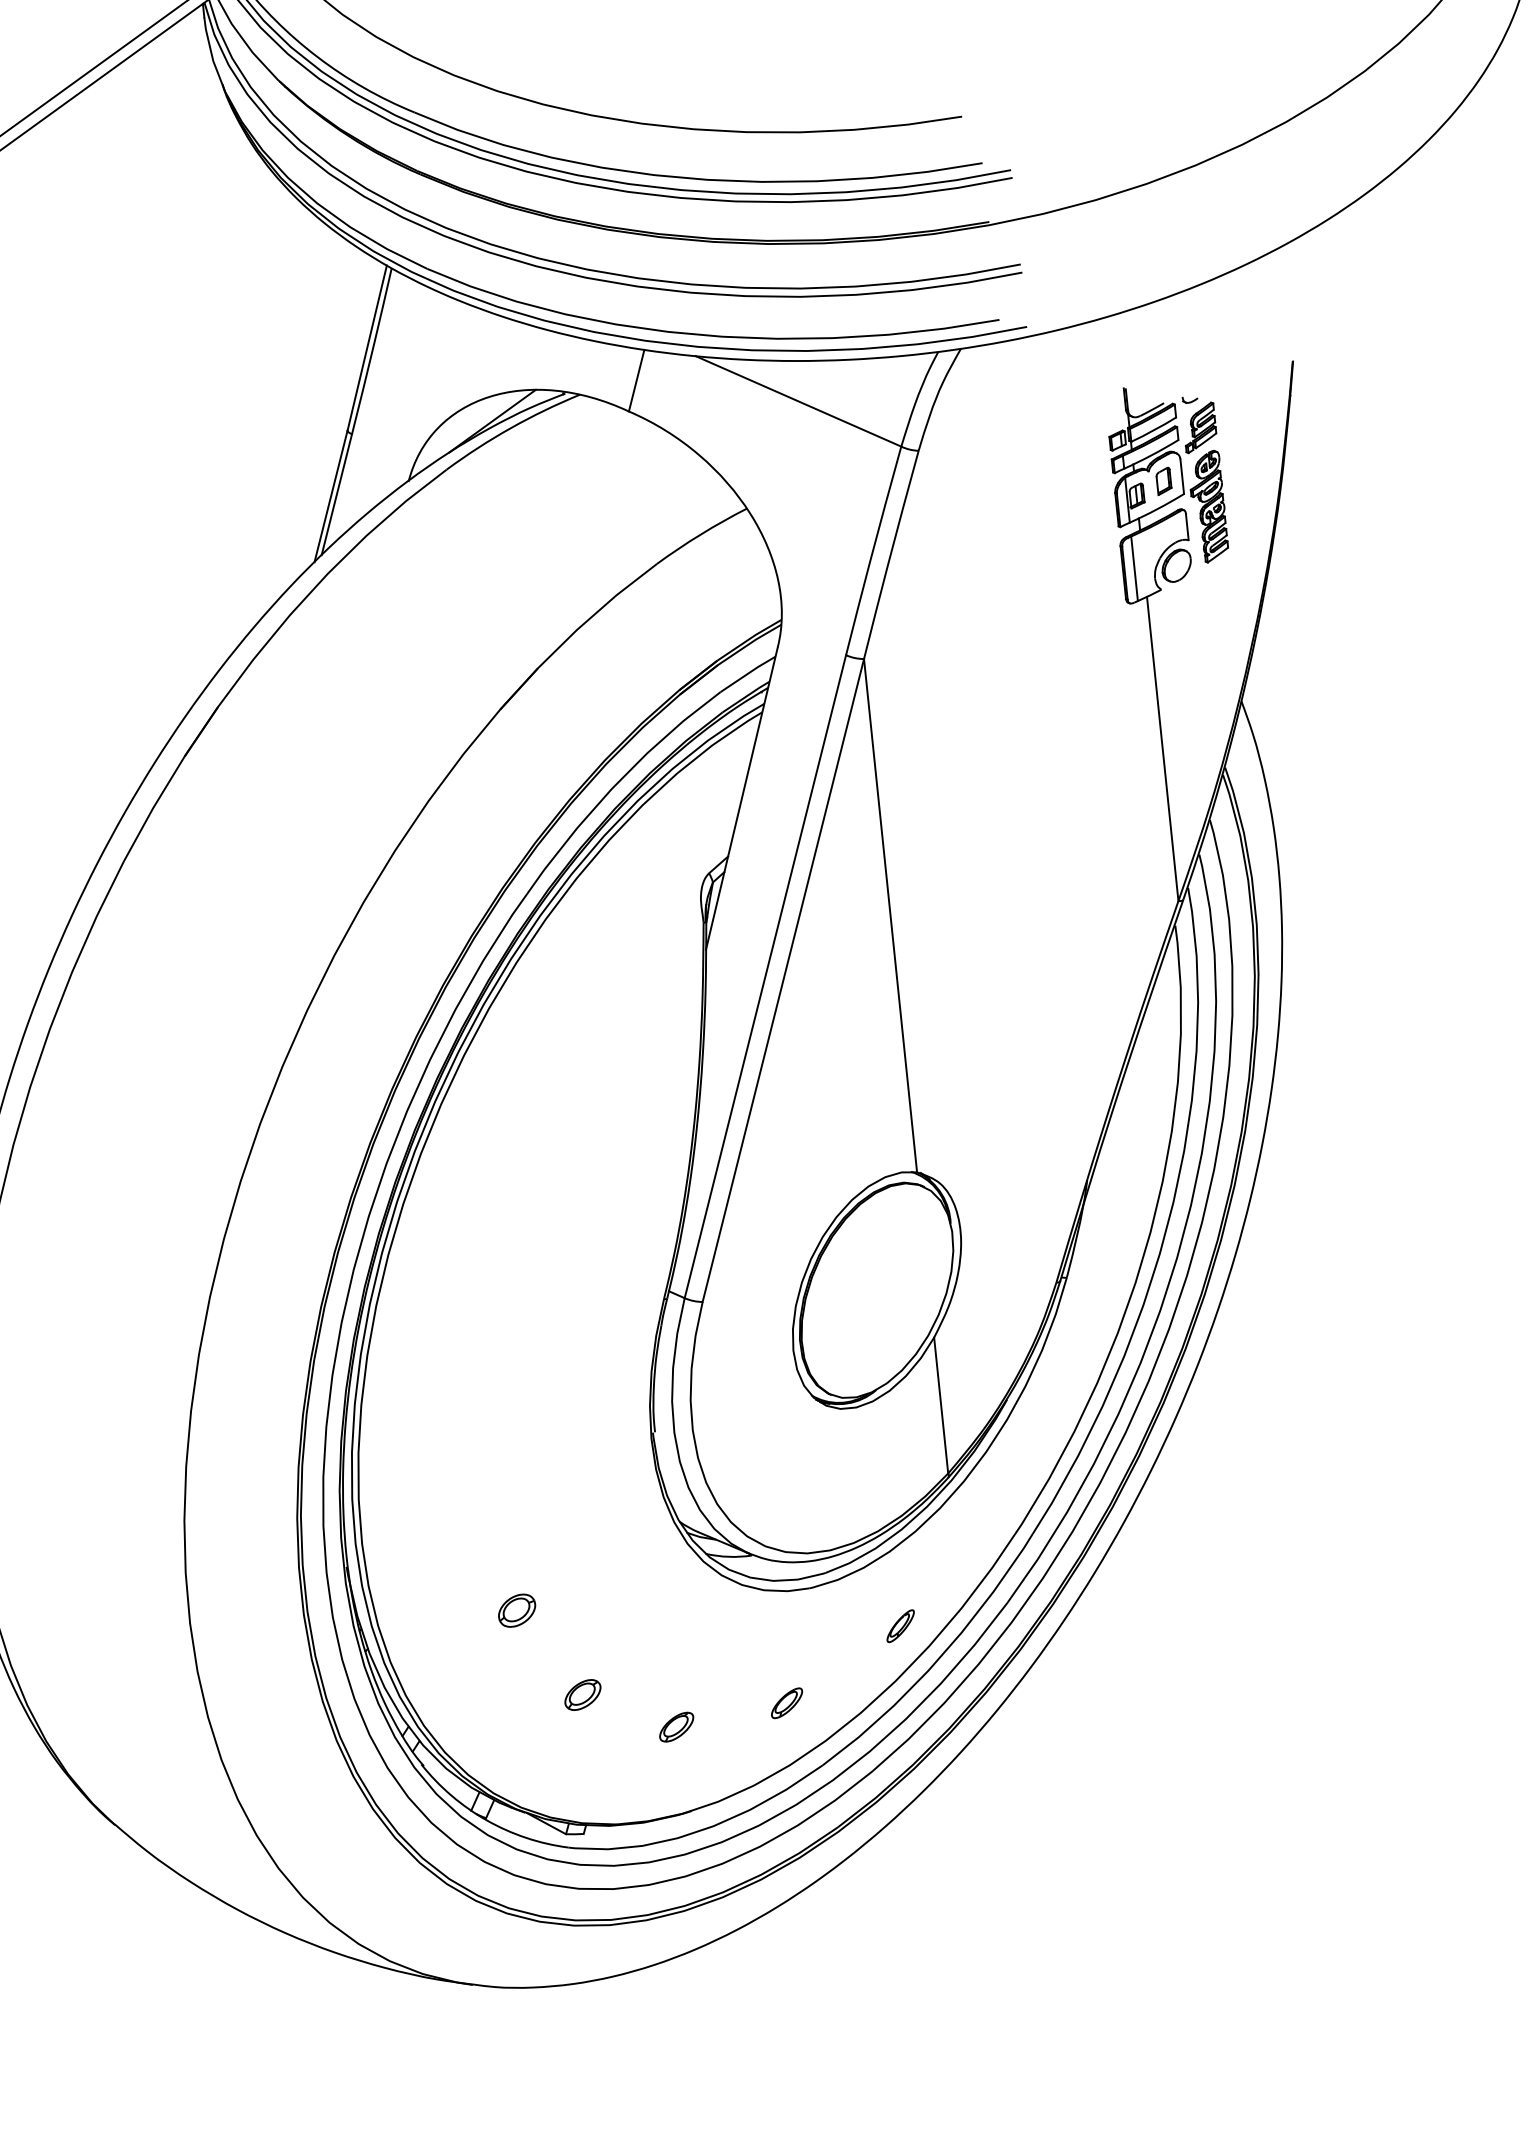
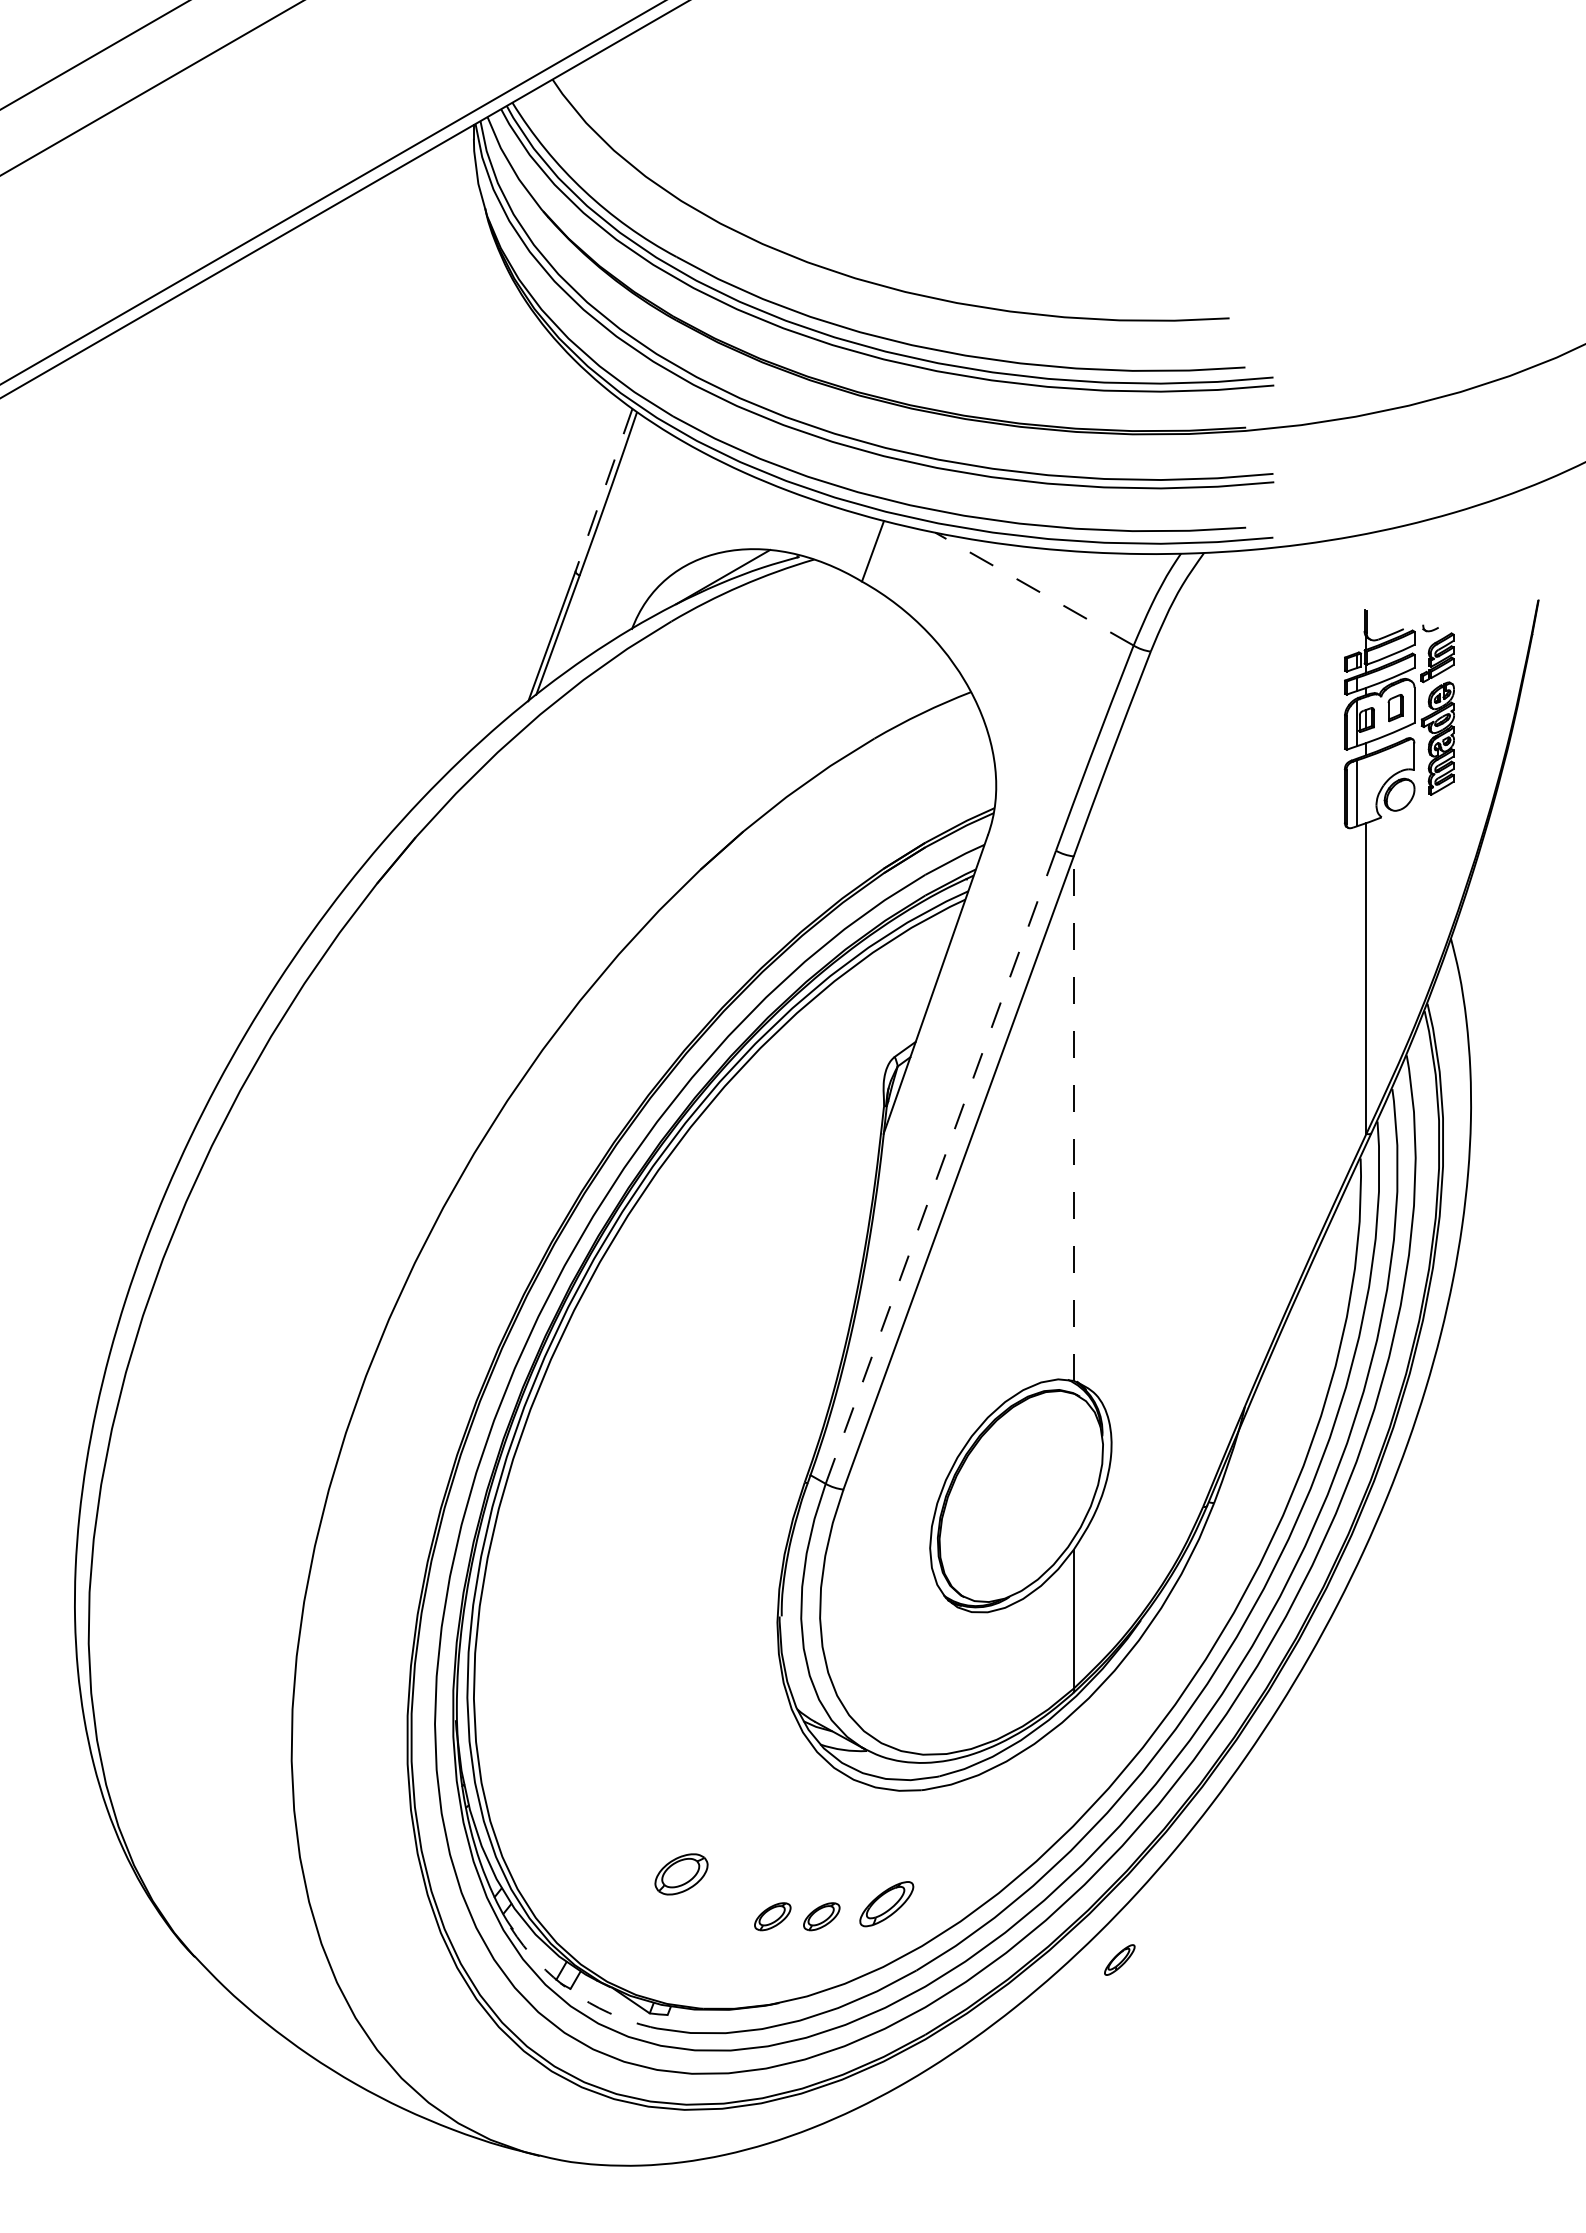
line: (366, 348) -> (603, 490), solid -> dashed
line: (798, 400) -> (1034, 588), solid -> dashed
line: (890, 915) -> (1073, 1118), solid -> dashed
line: (765, 976) -> (940, 1167), solid -> dashed
part: (516, 1609) -> (623, 1781), removed
part: (900, 1625) -> (1119, 1959), moved
part: (582, 1695) -> (680, 1874), size x1.4
part: (786, 1702) -> (886, 1903), size x1.6
part: (724, 1722) -> (821, 1916), added
arc: (487, 1820) -> (571, 1991), solid -> dashed

